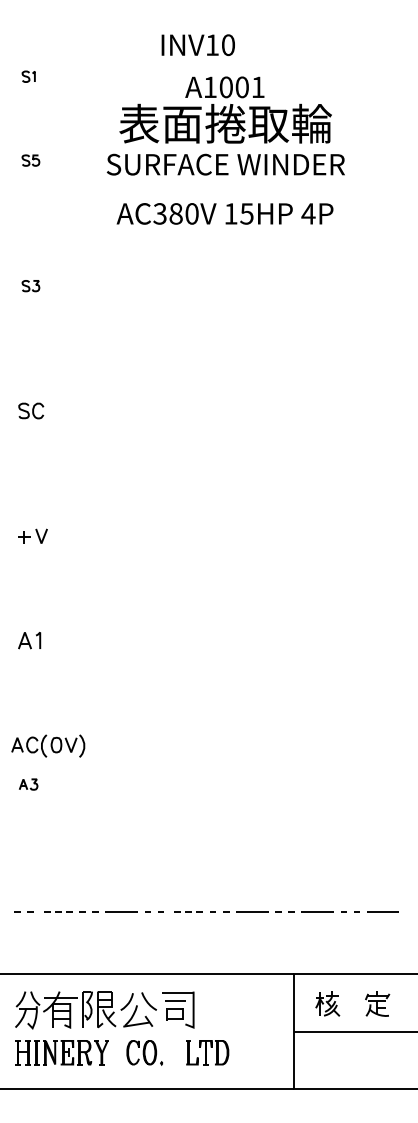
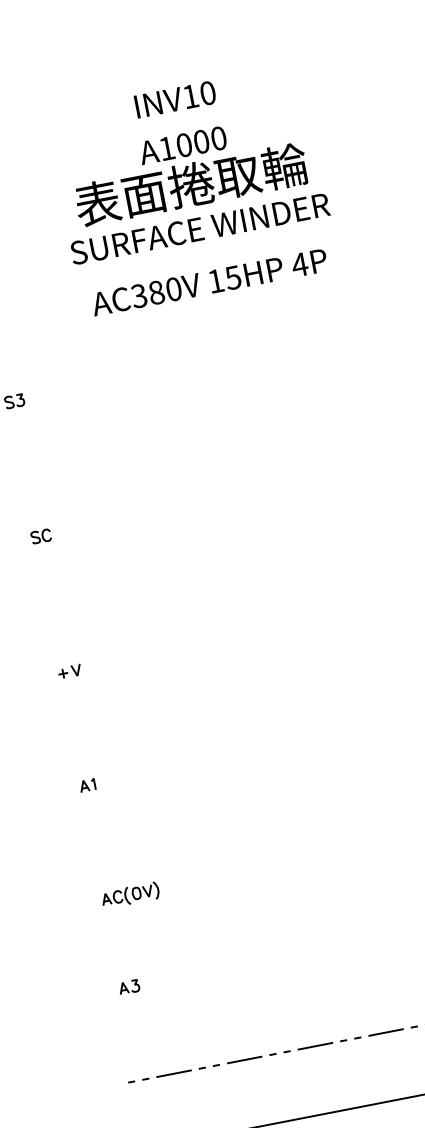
text: (197, 44) -> (174, 99), moved
text: (257, 87) -> (218, 138), A1001 -> A1000
part: (30, 410) -> (40, 536), size x0.71
part: (33, 536) -> (70, 671), size x0.71
part: (28, 640) -> (86, 785), size x0.62
part: (48, 745) -> (130, 894), size x0.71
part: (28, 784) -> (129, 987), moved
line: (55, 912) -> (173, 1074), dashed -> solid
line: (186, 912) -> (314, 1046), dashed -> solid

